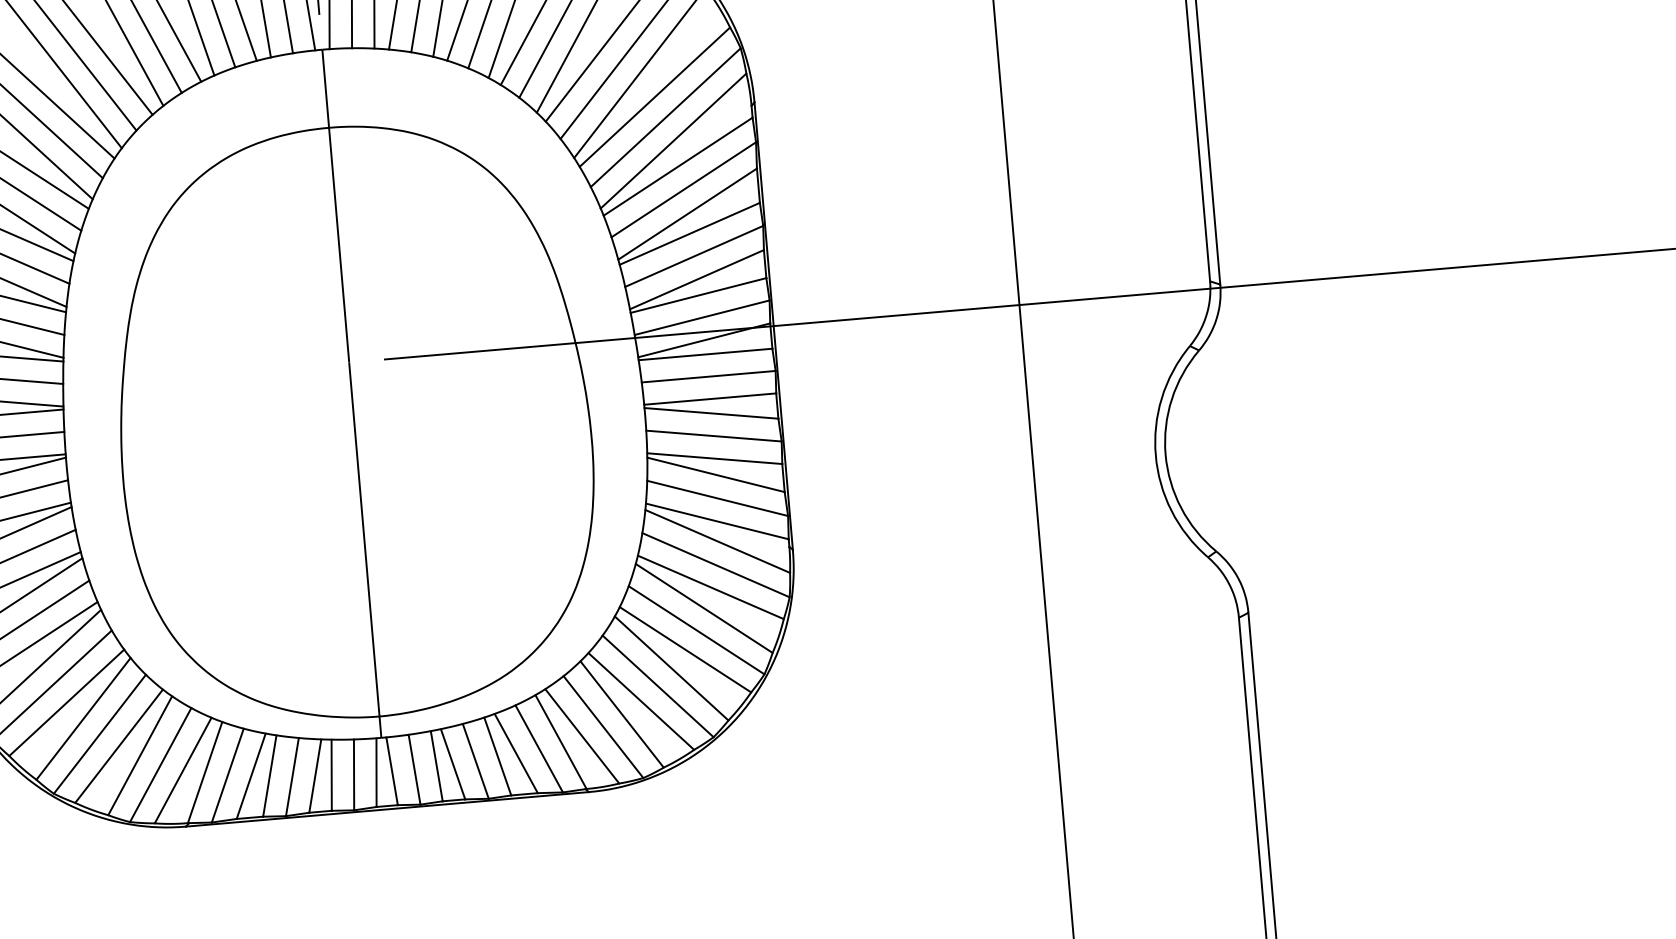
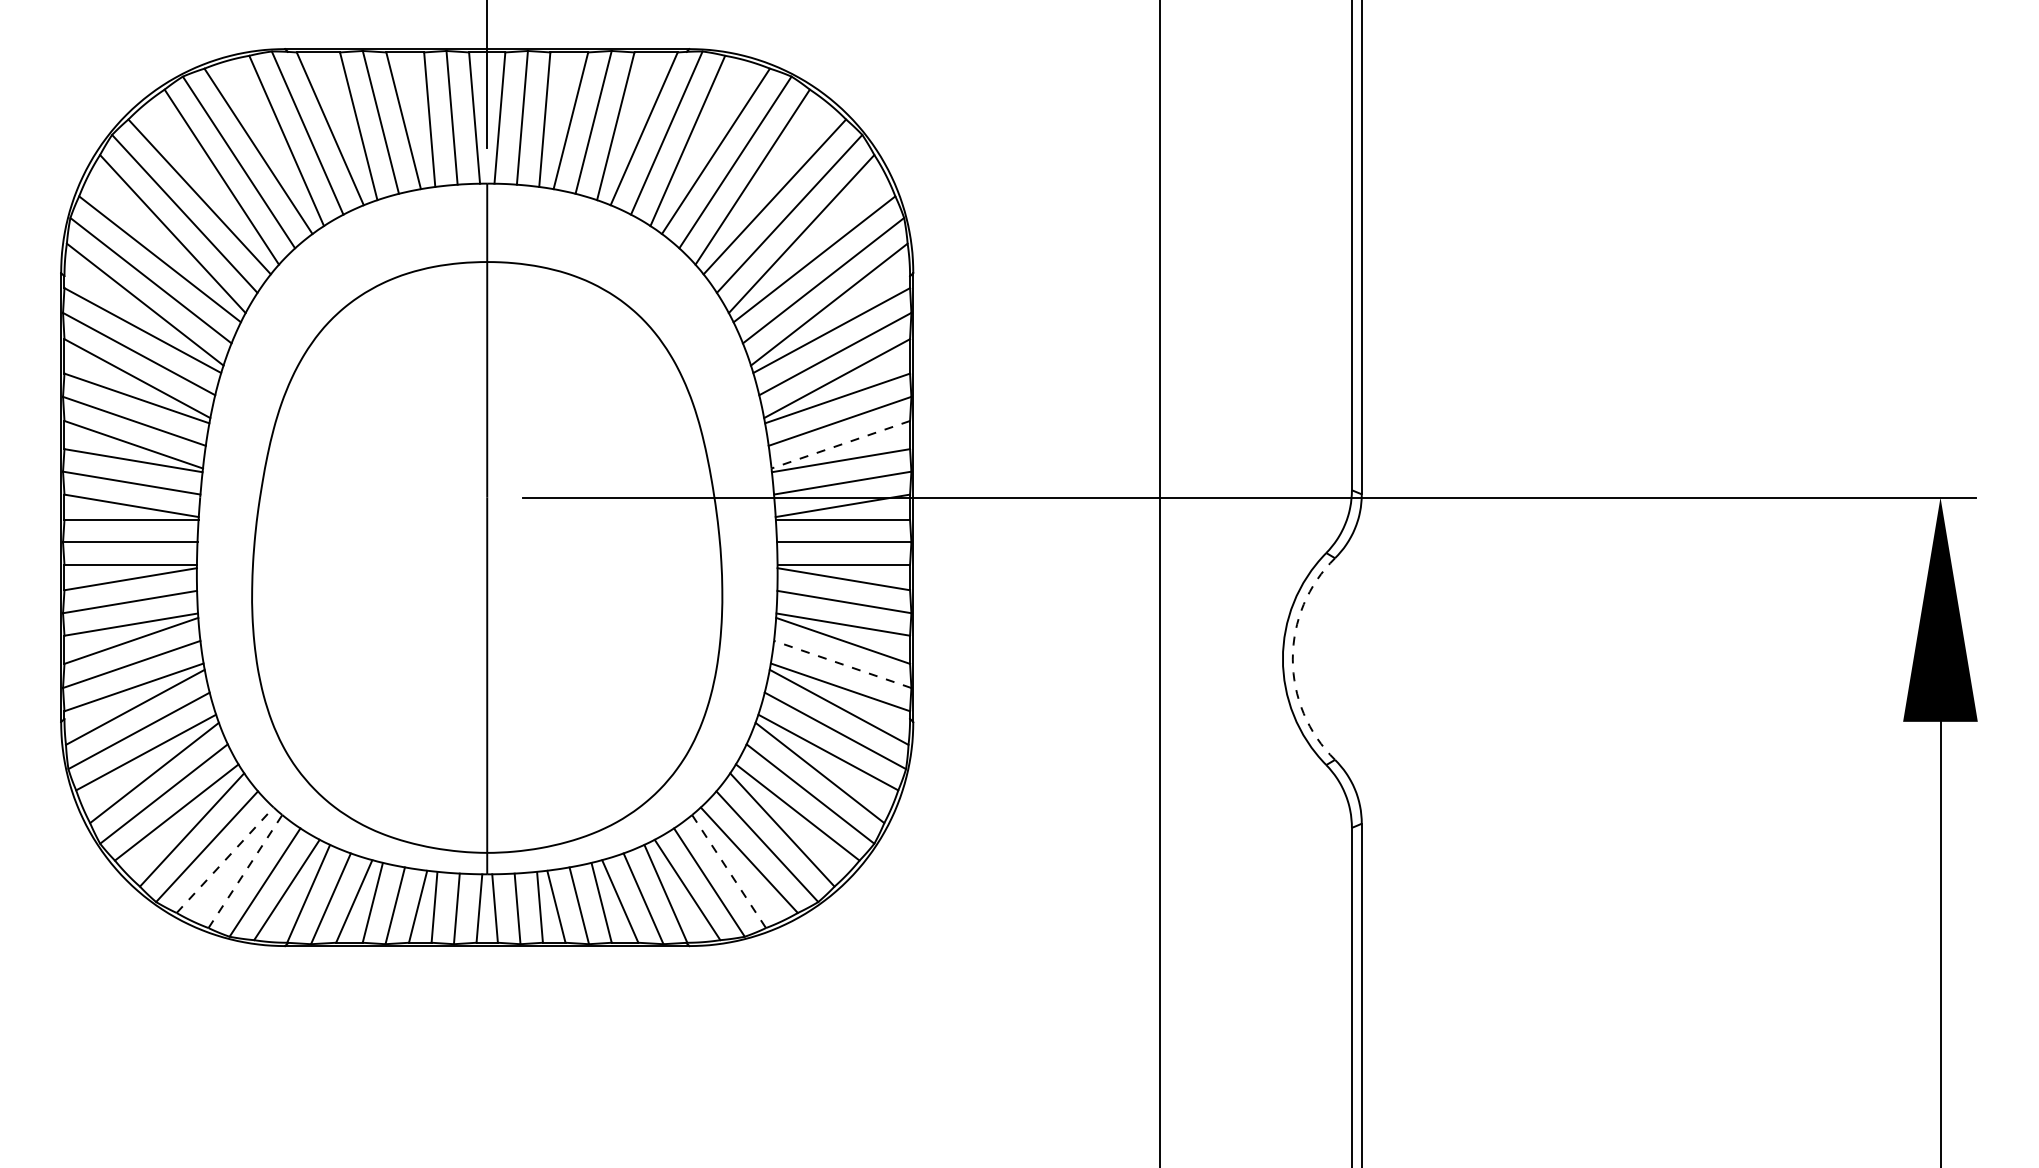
line: (696, 279) -> (840, 444), solid -> dashed
arc: (1165, 455) -> (1292, 659), solid -> dashed
line: (717, 498) -> (842, 664), solid -> dashed
line: (622, 715) -> (729, 872), solid -> dashed
line: (119, 746) -> (225, 860), solid -> dashed
line: (140, 755) -> (245, 871), solid -> dashed

